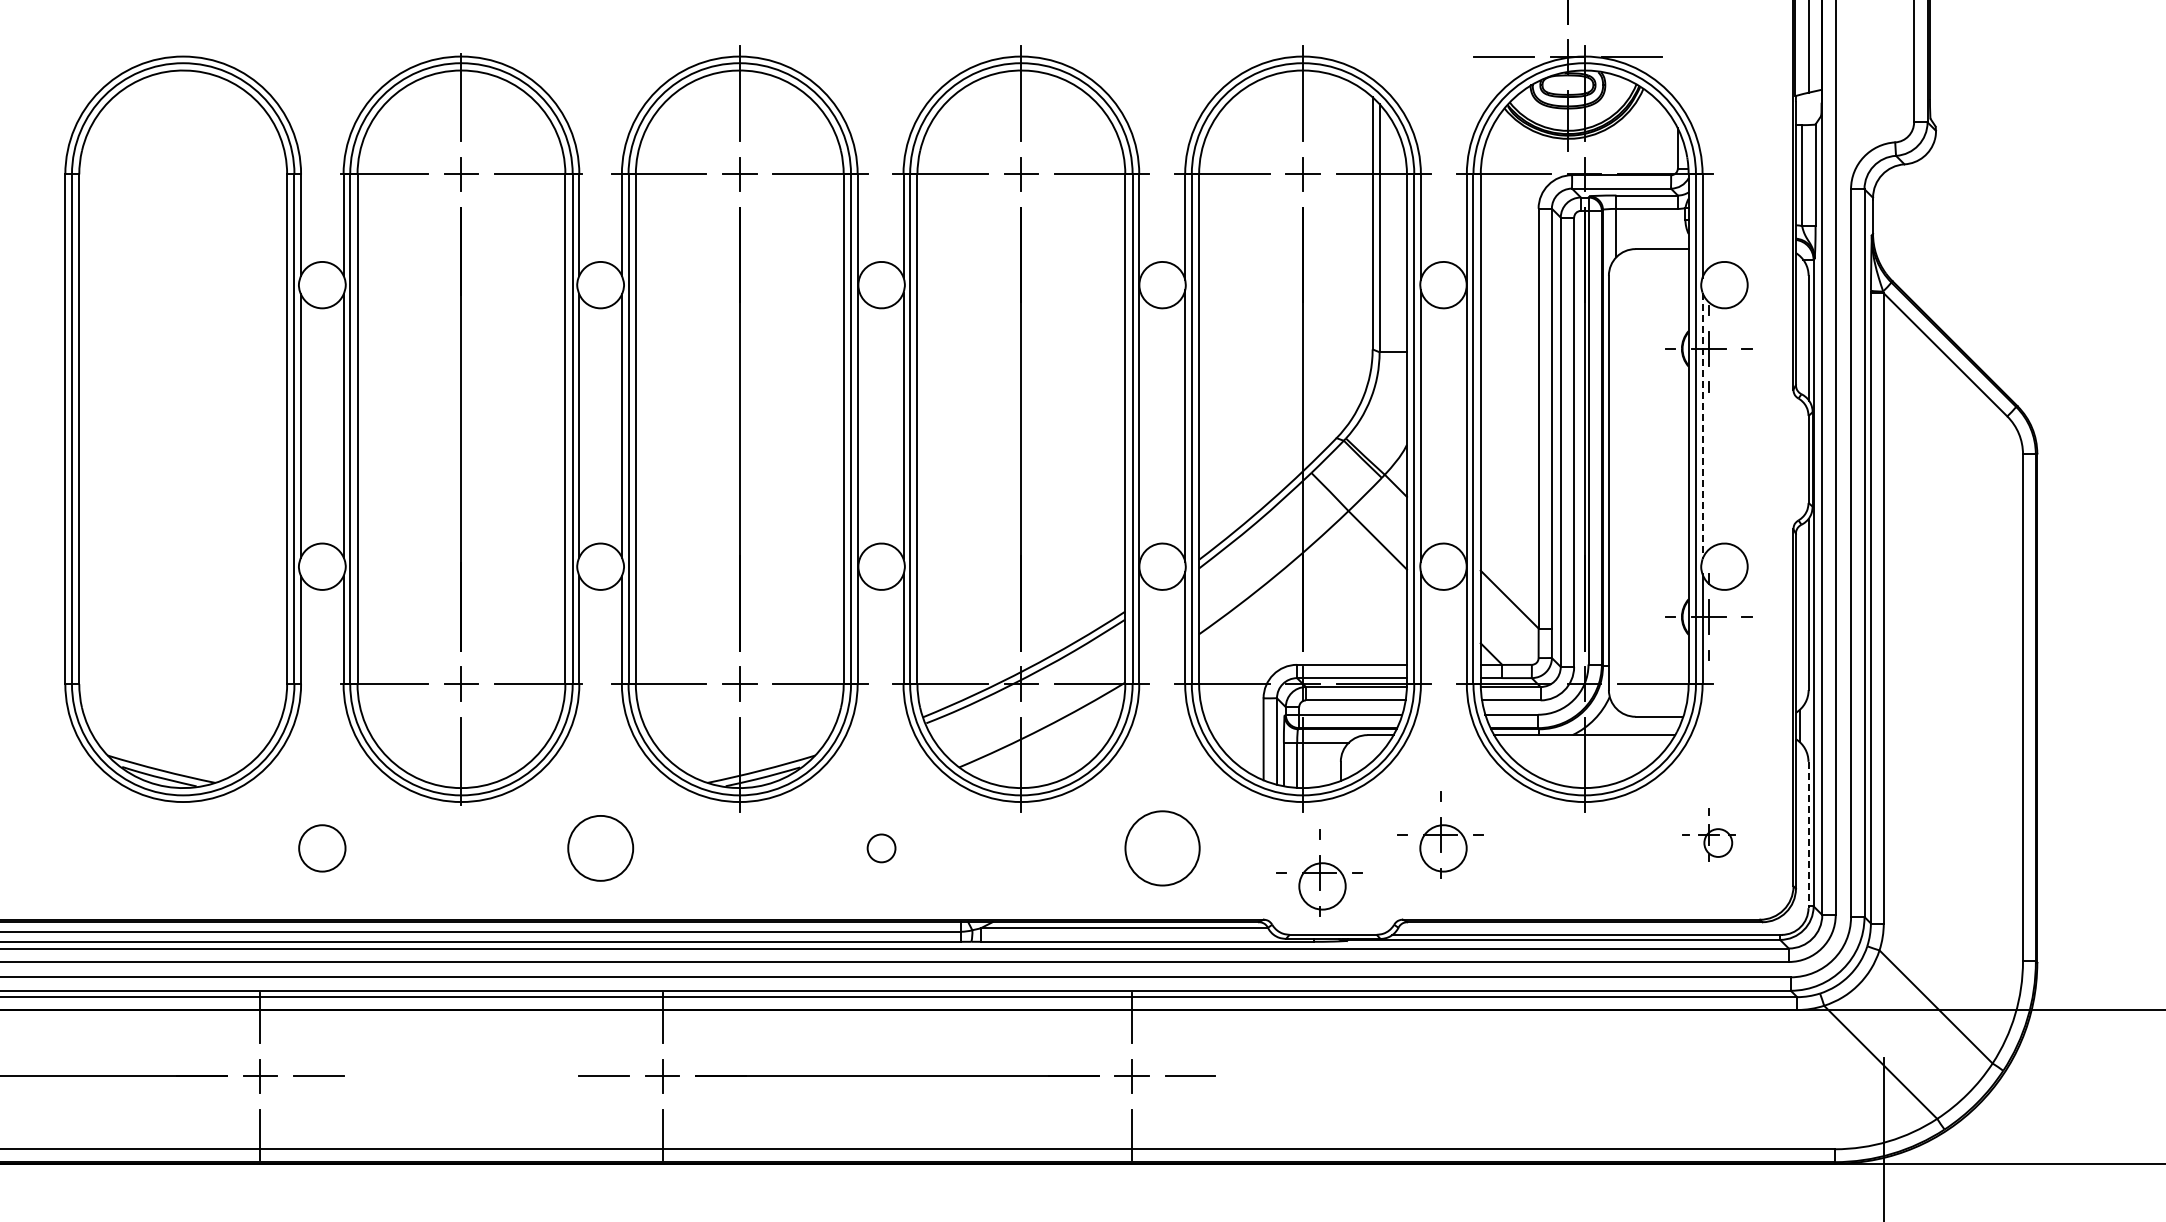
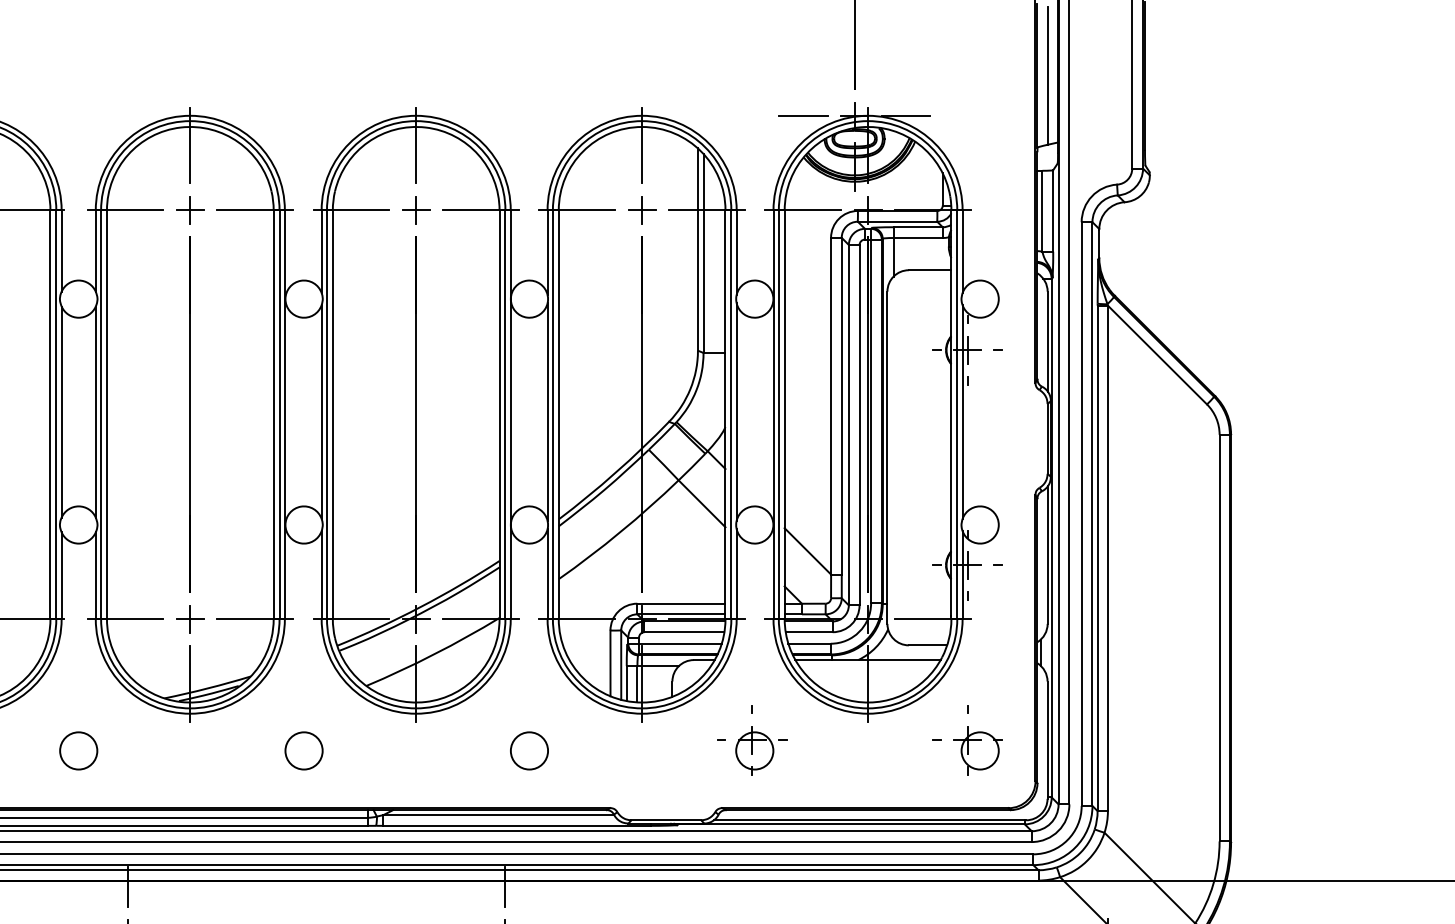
line: (1702, 426) -> (962, 412), dashed -> solid
part: (1708, 834) -> (967, 739), size x1.67
line: (1808, 835) -> (1047, 740), dashed -> solid
circle: (600, 848) -> (78, 751), size x0.71
circle: (881, 848) -> (304, 751), size x1.67
circle: (1162, 848) -> (529, 751), size x0.62
part: (1319, 872) -> (655, 770), removed

